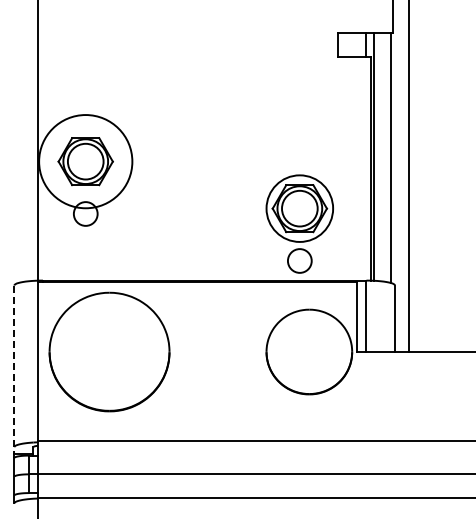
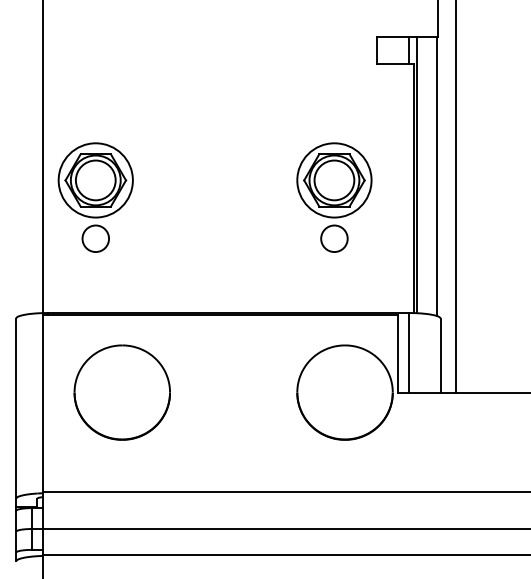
circle: (85, 161) -> (95, 180), size x0.71
part: (299, 223) -> (334, 196), moved
part: (109, 351) -> (122, 392), size x0.71
line: (14, 372) -> (16, 415), dashed -> solid

